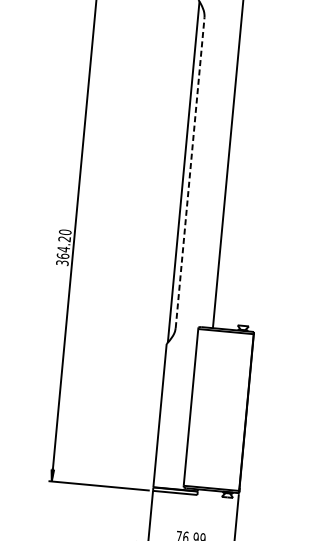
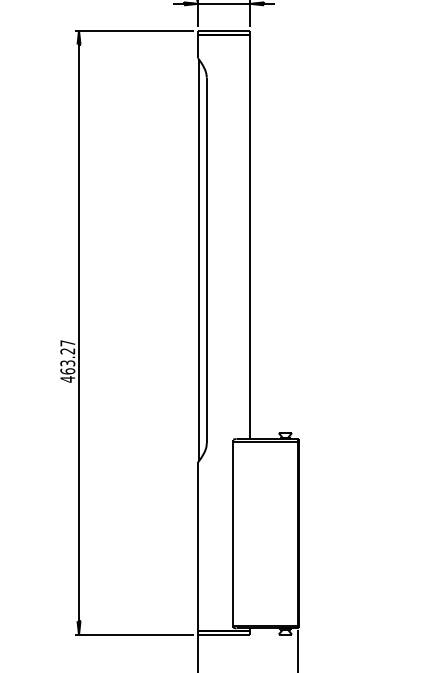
line: (189, 172) -> (206, 260), dashed -> solid
text: (63, 247) -> (67, 361), 364.20 -> 463.27

